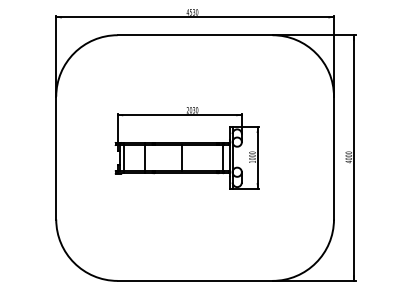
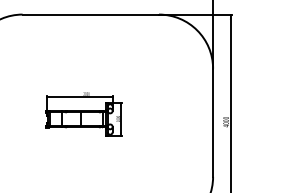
part: (186, 148) -> (83, 114), size x0.6

